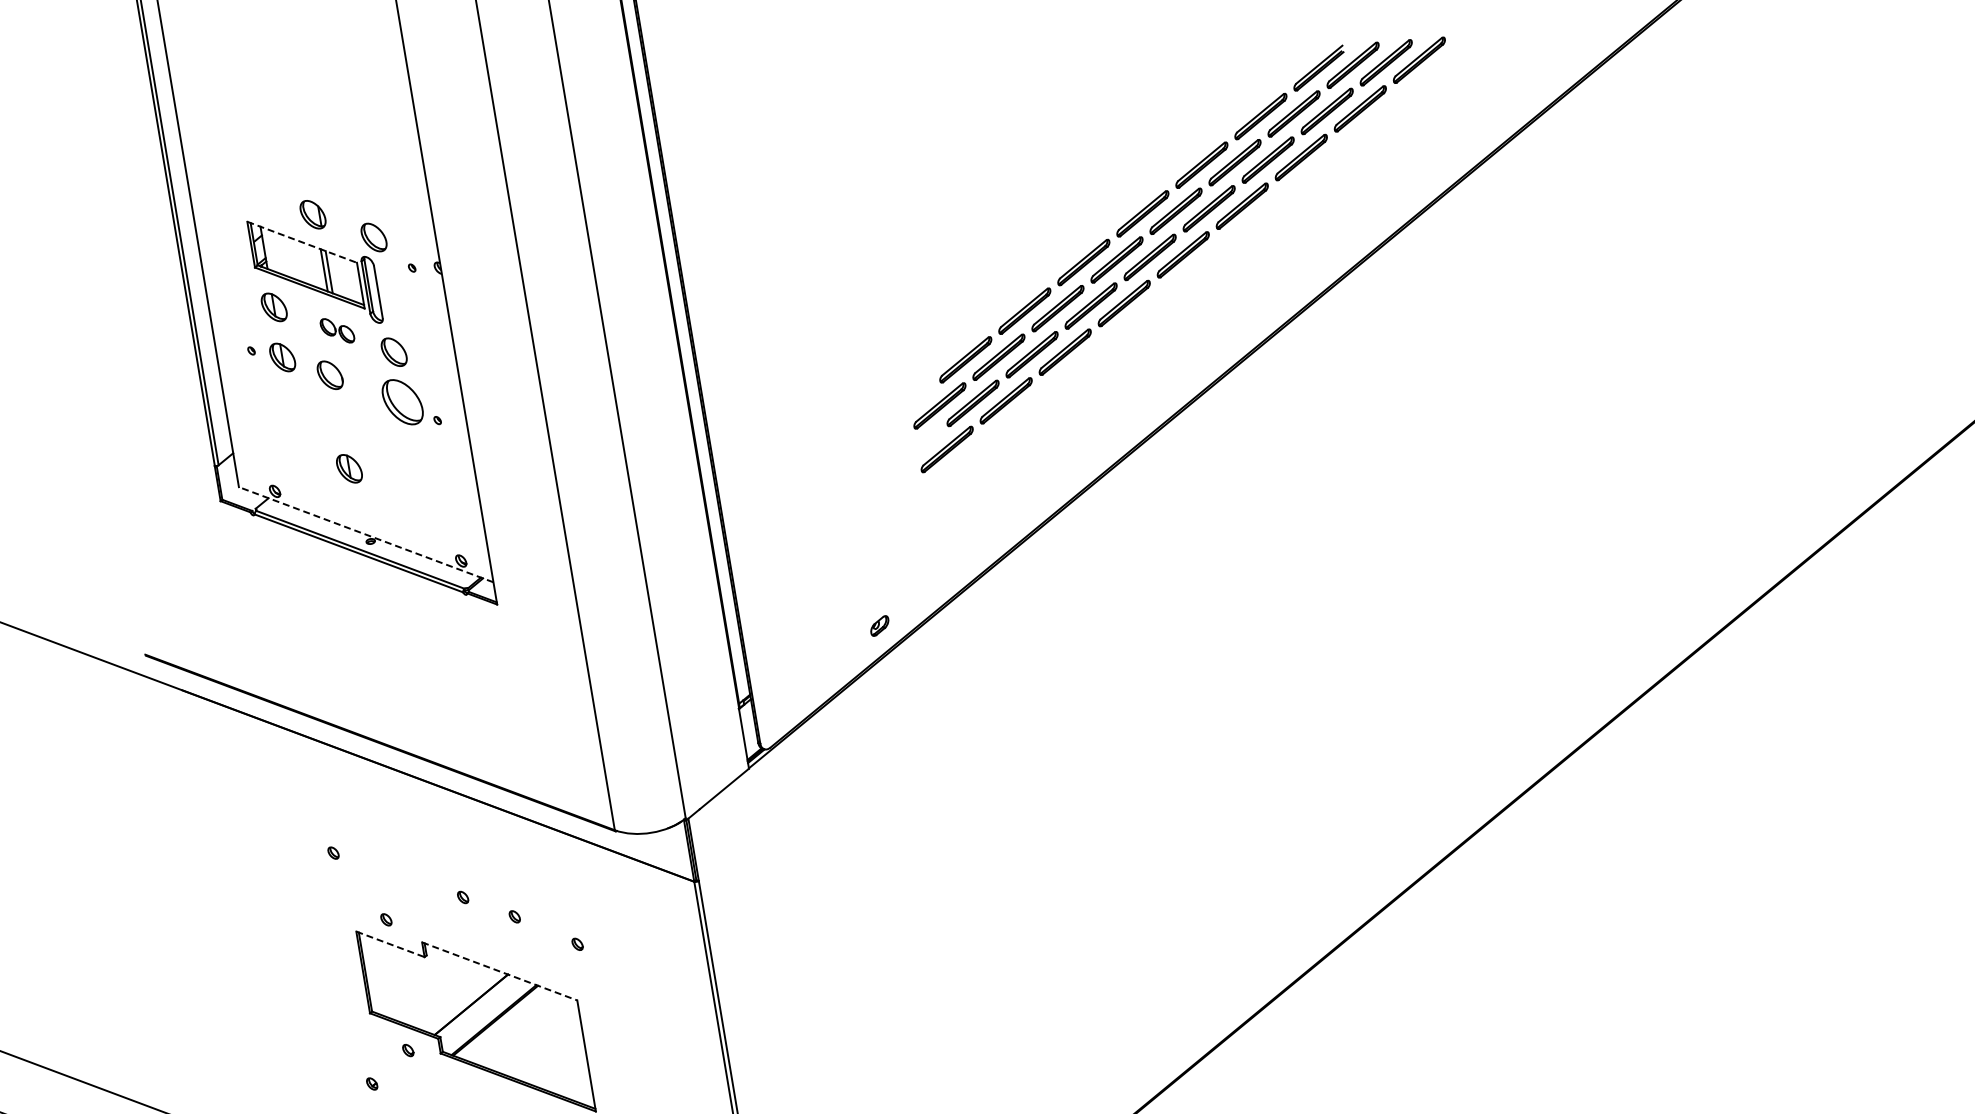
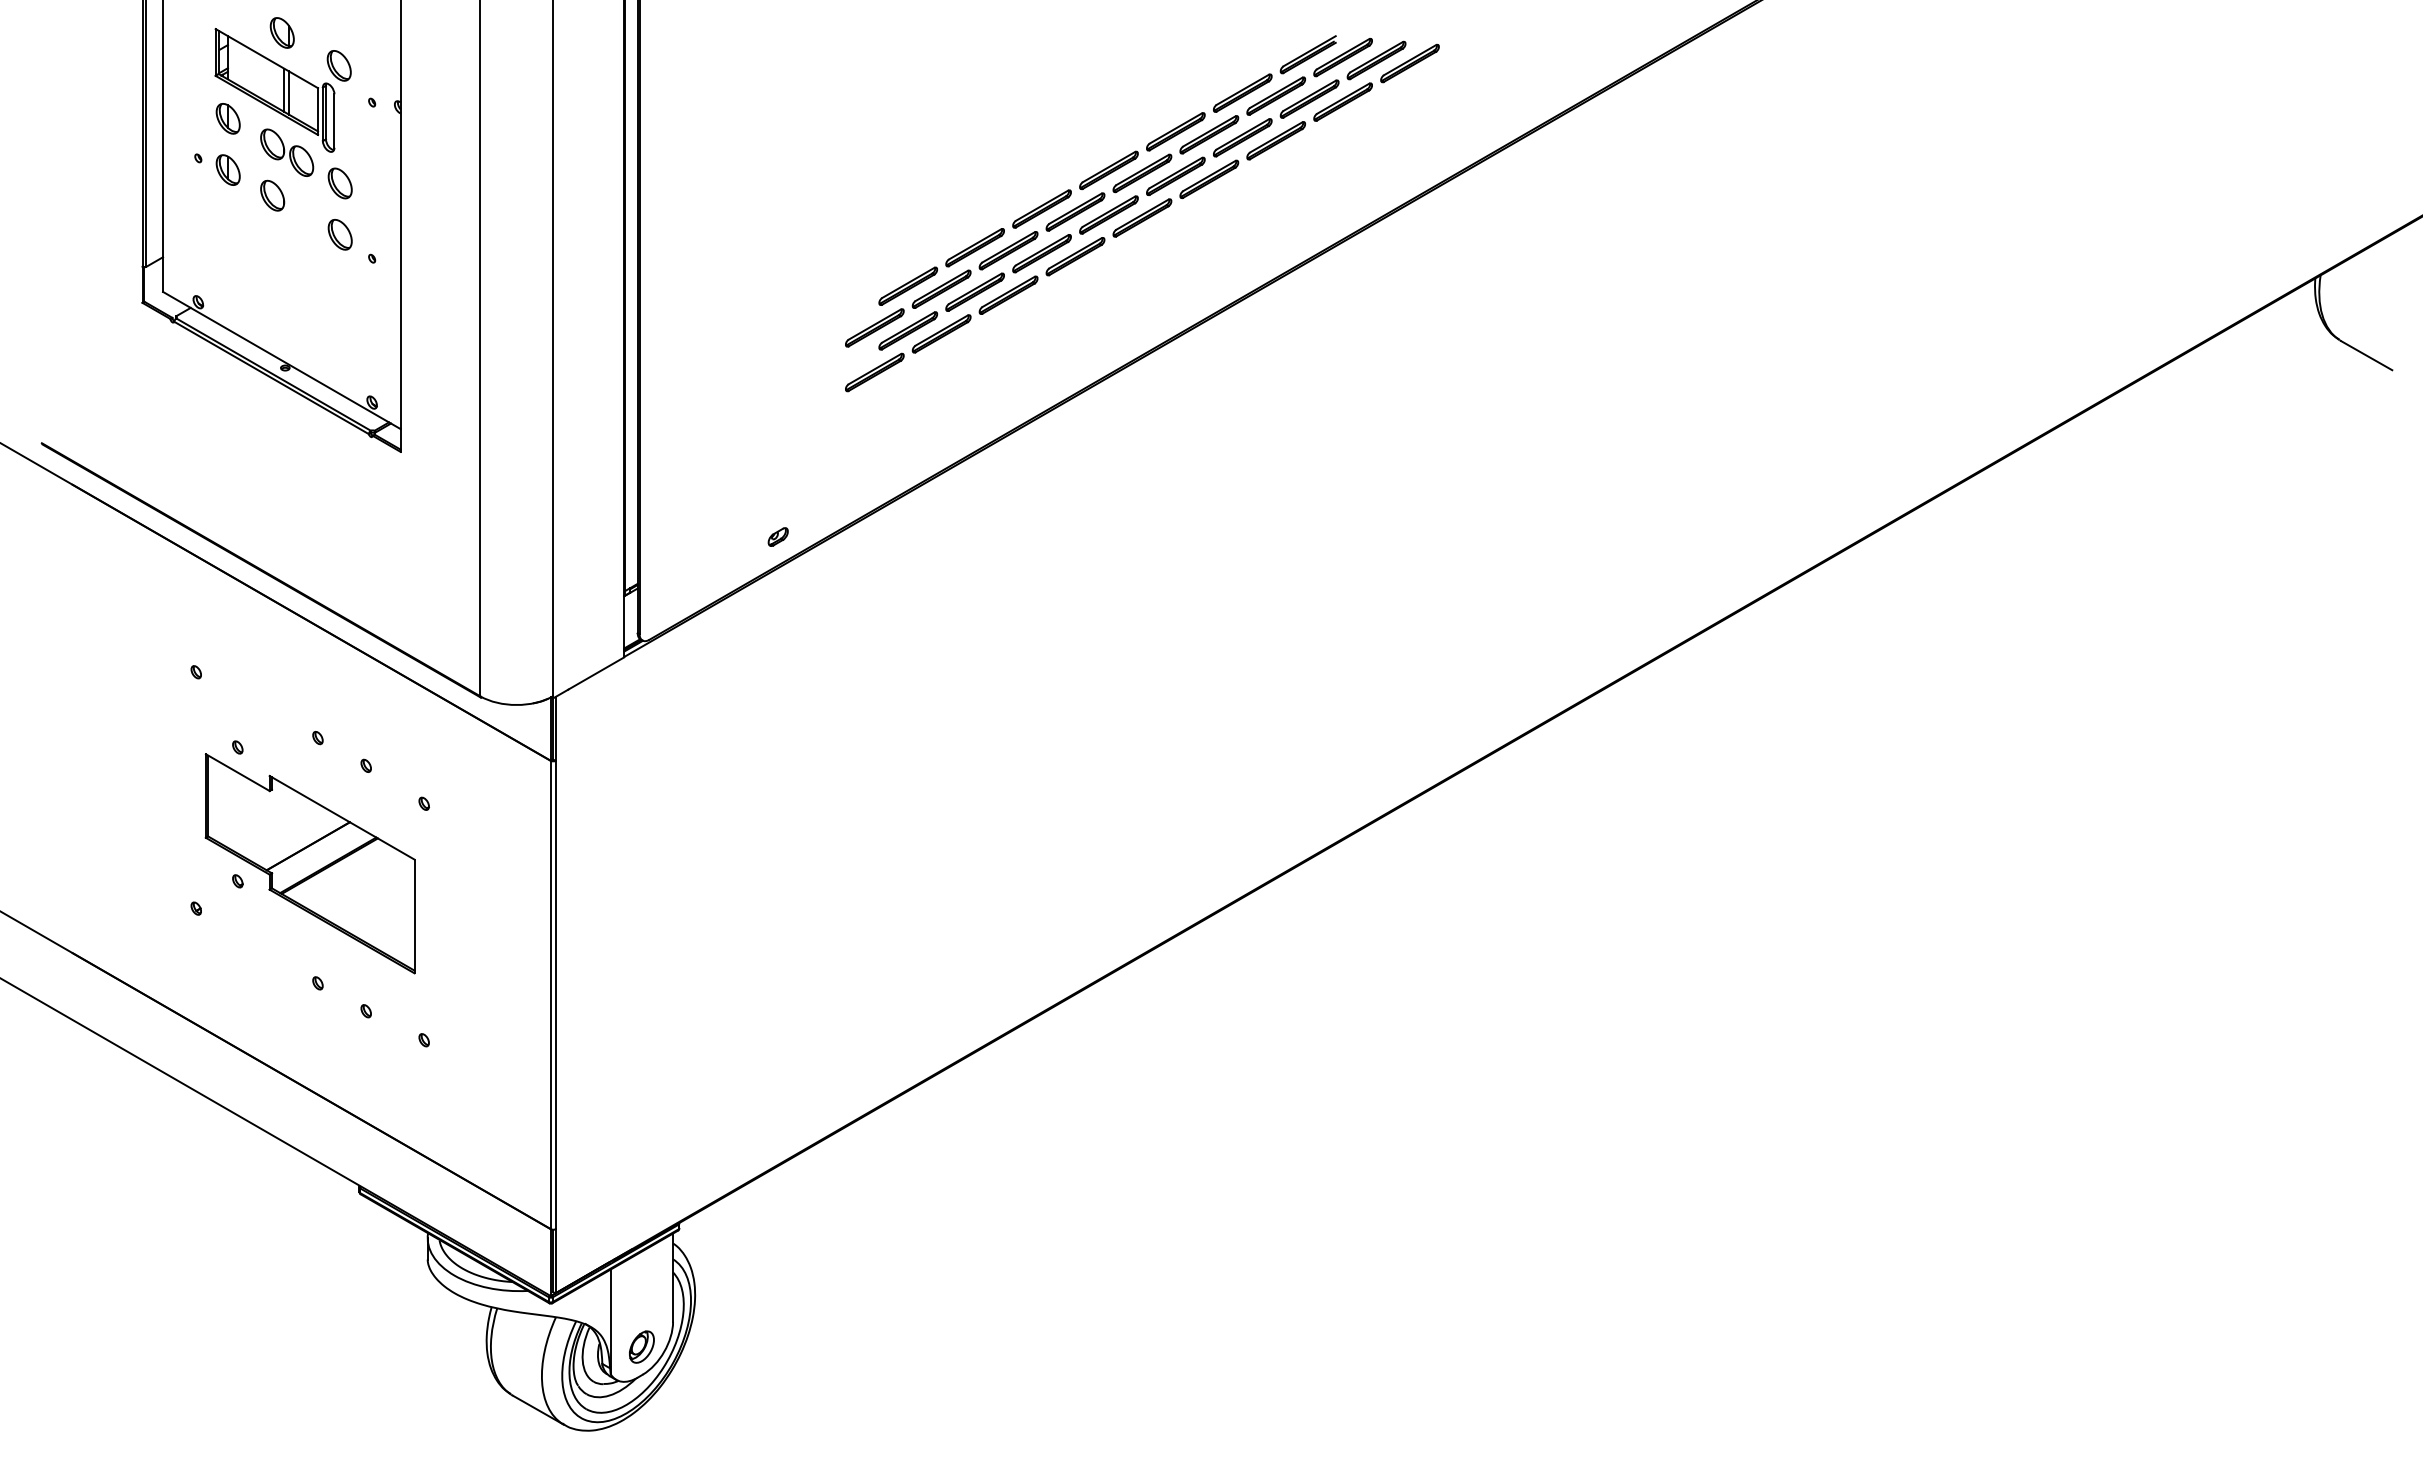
line: (302, 242) -> (267, 58), dashed -> solid
part: (337, 330) -> (287, 152), size x1.67
part: (401, 402) -> (339, 234), size x0.62
part: (348, 468) -> (275, 291), removed
line: (365, 534) -> (281, 360), dashed -> solid
line: (390, 944) -> (237, 772), dashed -> solid
line: (500, 971) -> (342, 817), dashed -> solid

